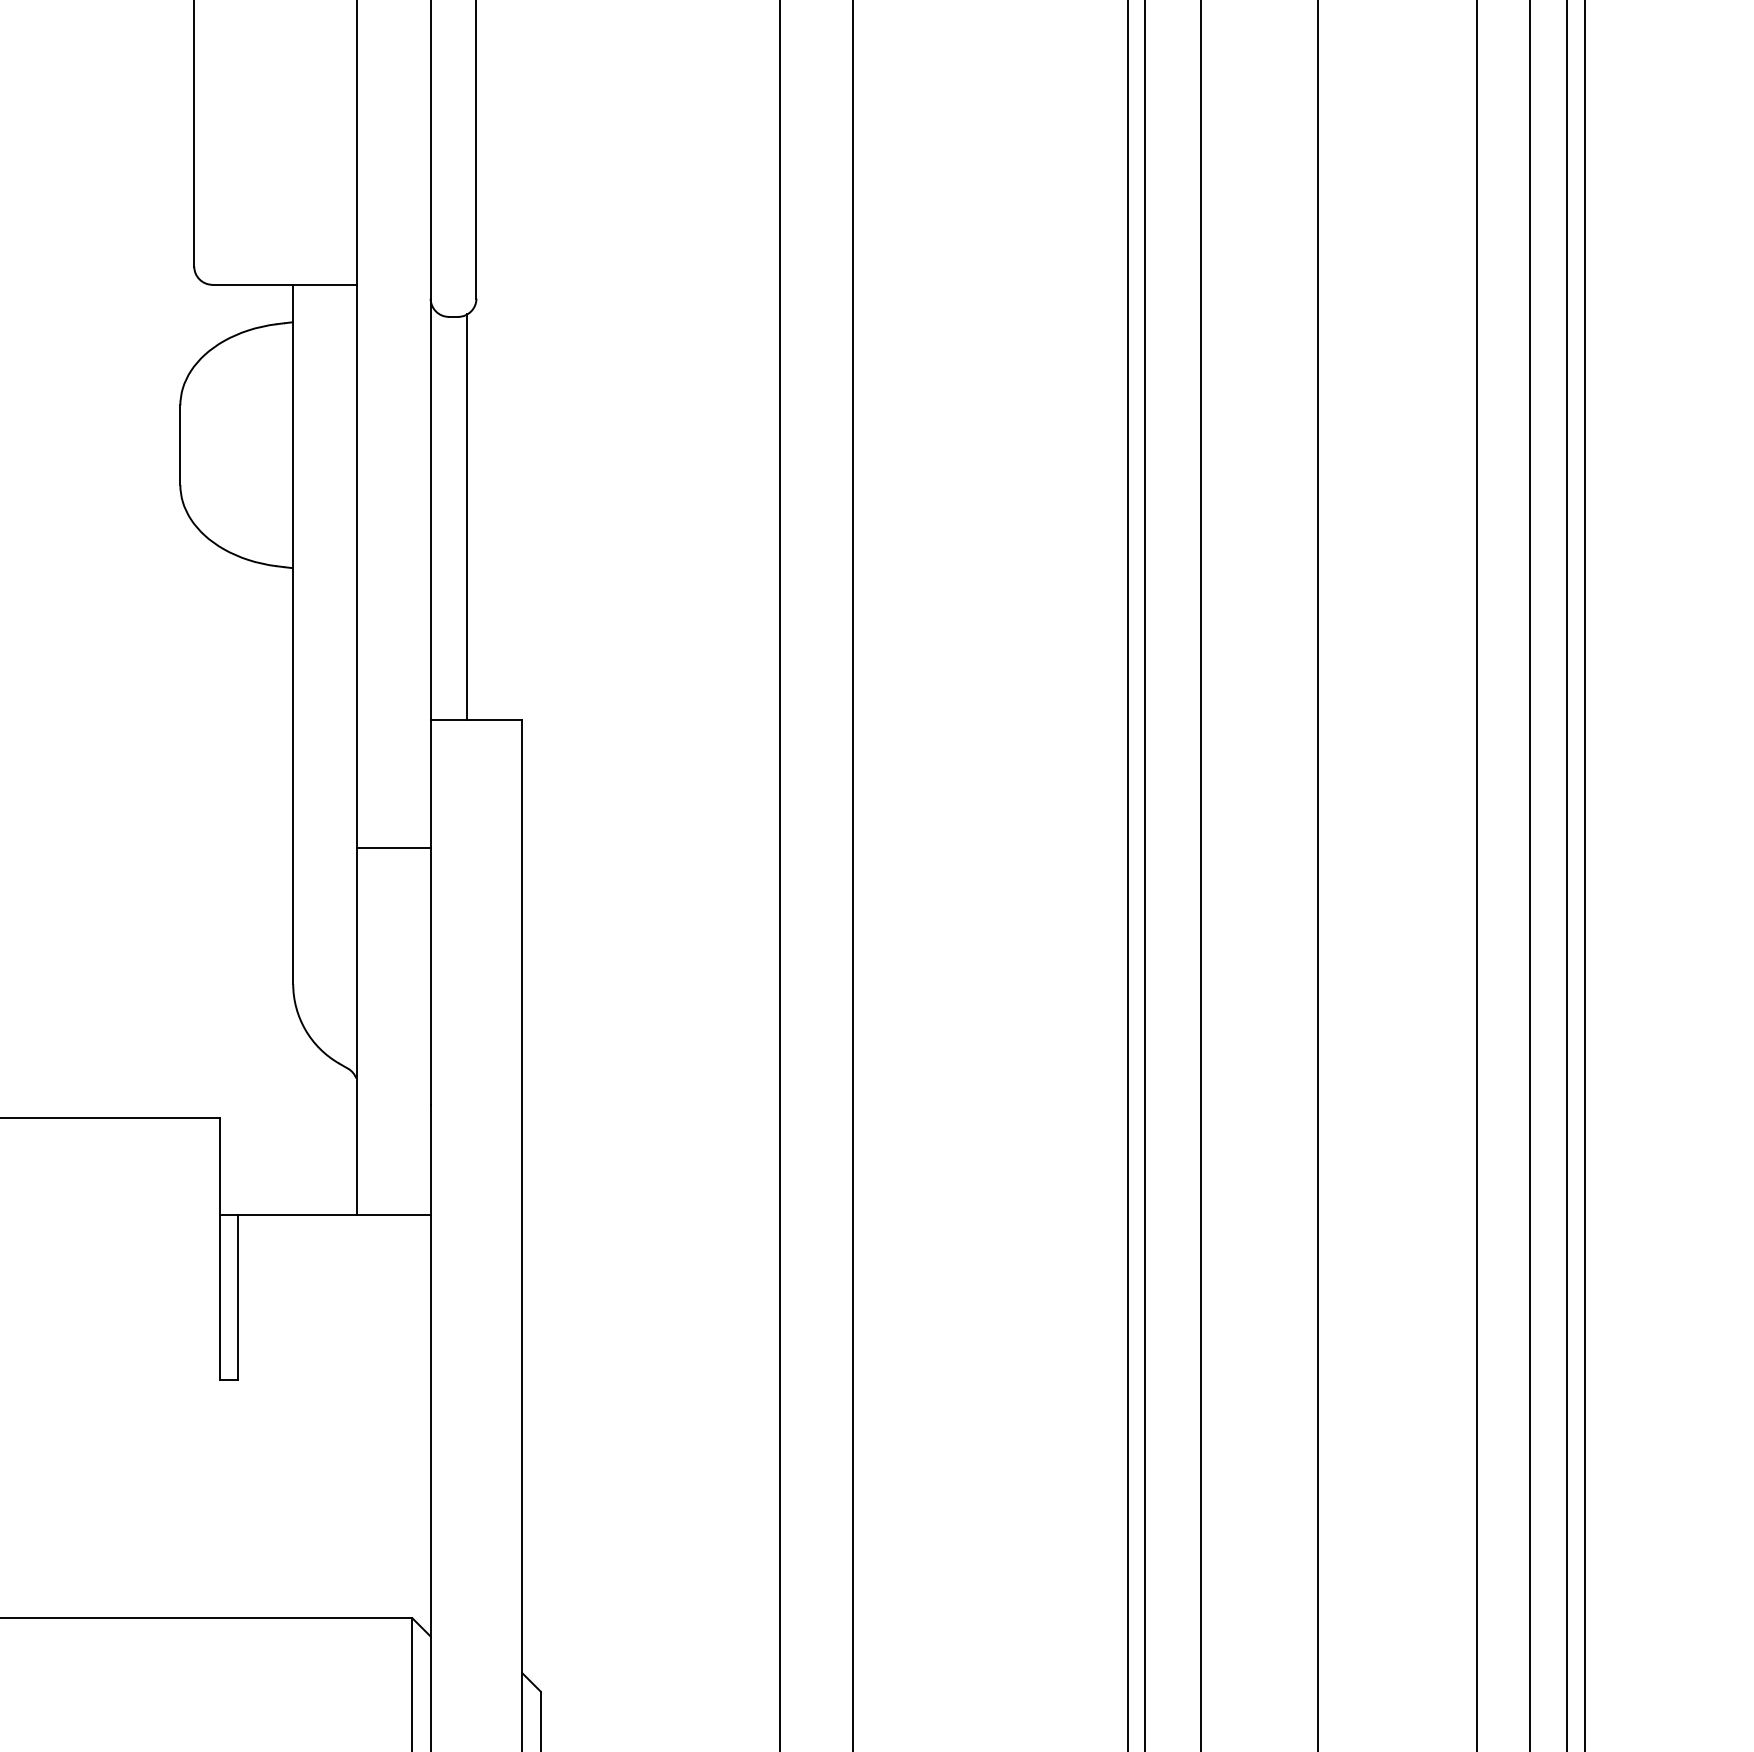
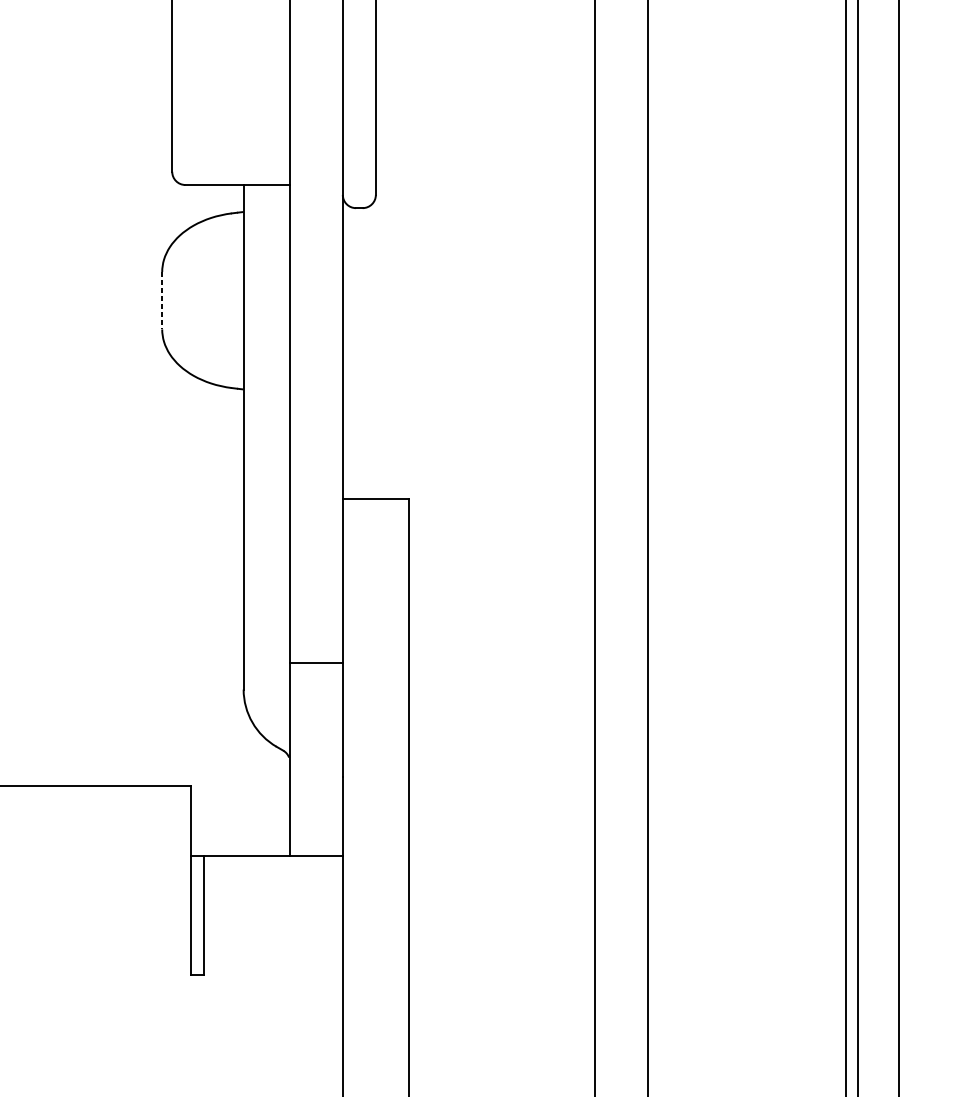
line: (180, 445) -> (162, 300), solid -> dashed
line: (467, 517) -> (369, 352), removed
line: (393, 848) -> (316, 663), moved

